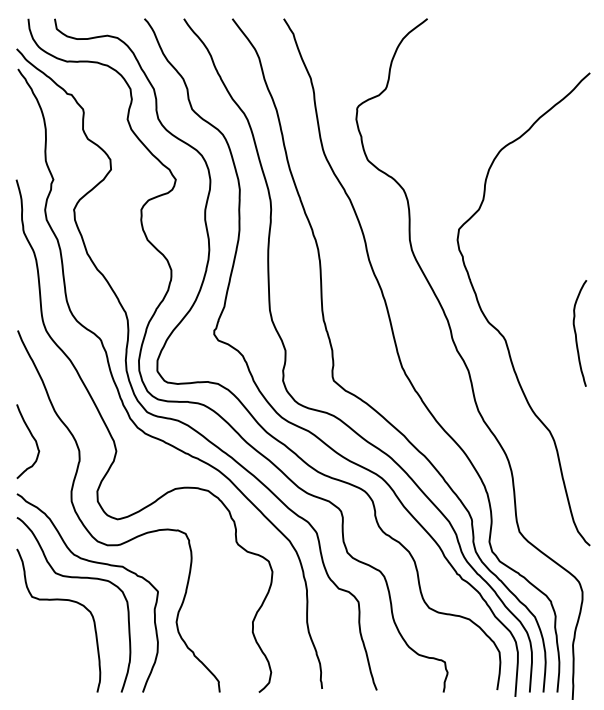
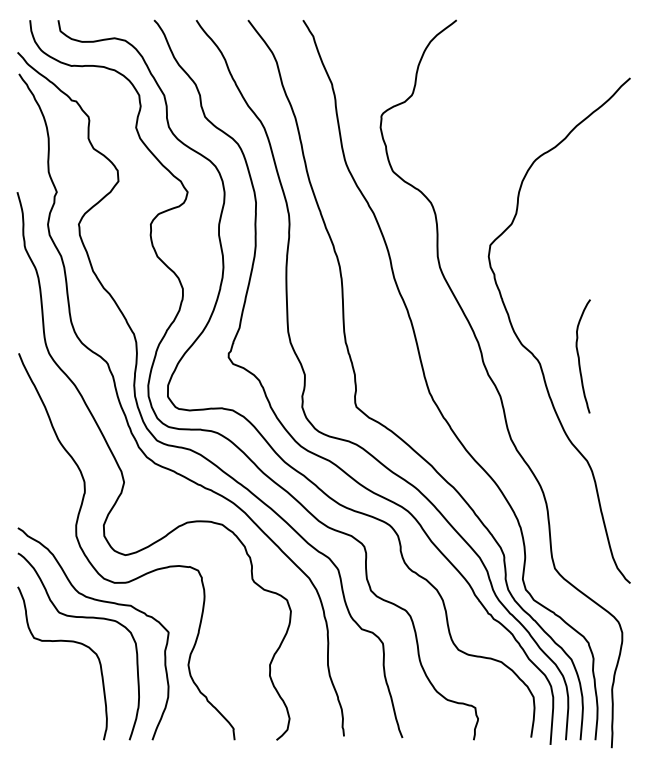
curve: (576, 333) -> (579, 356), moved
curve: (33, 439) -> (35, 469), removed

